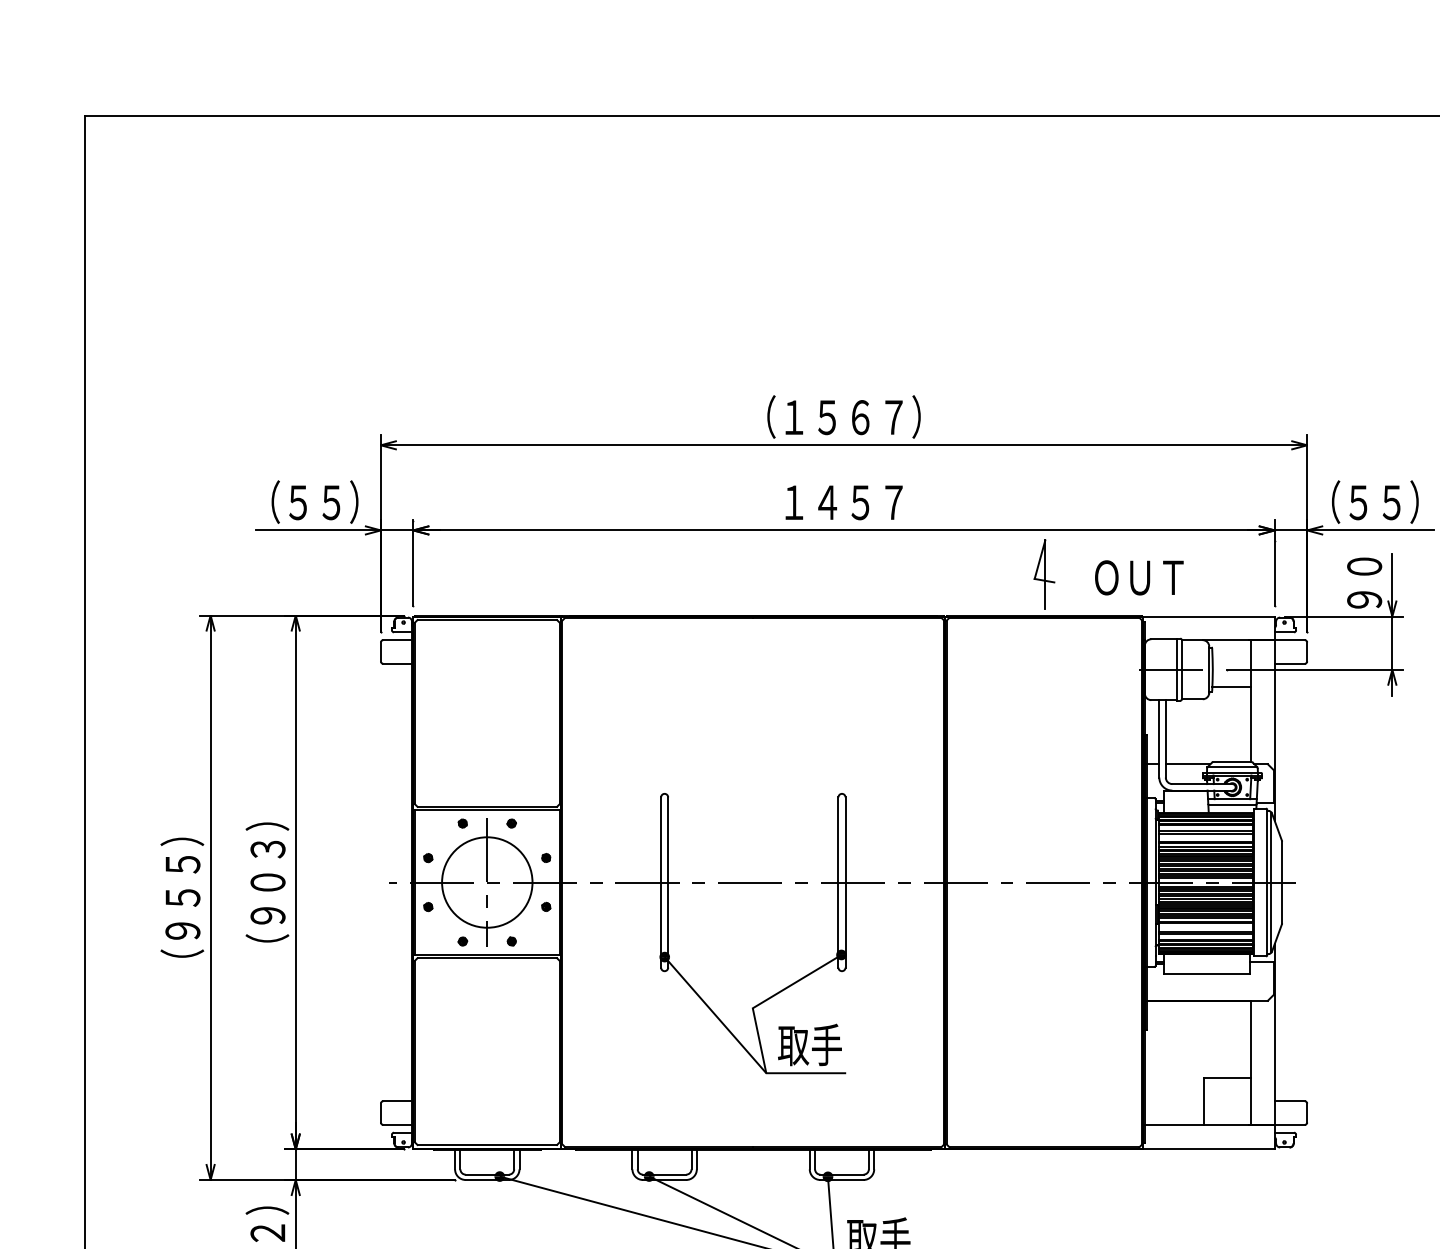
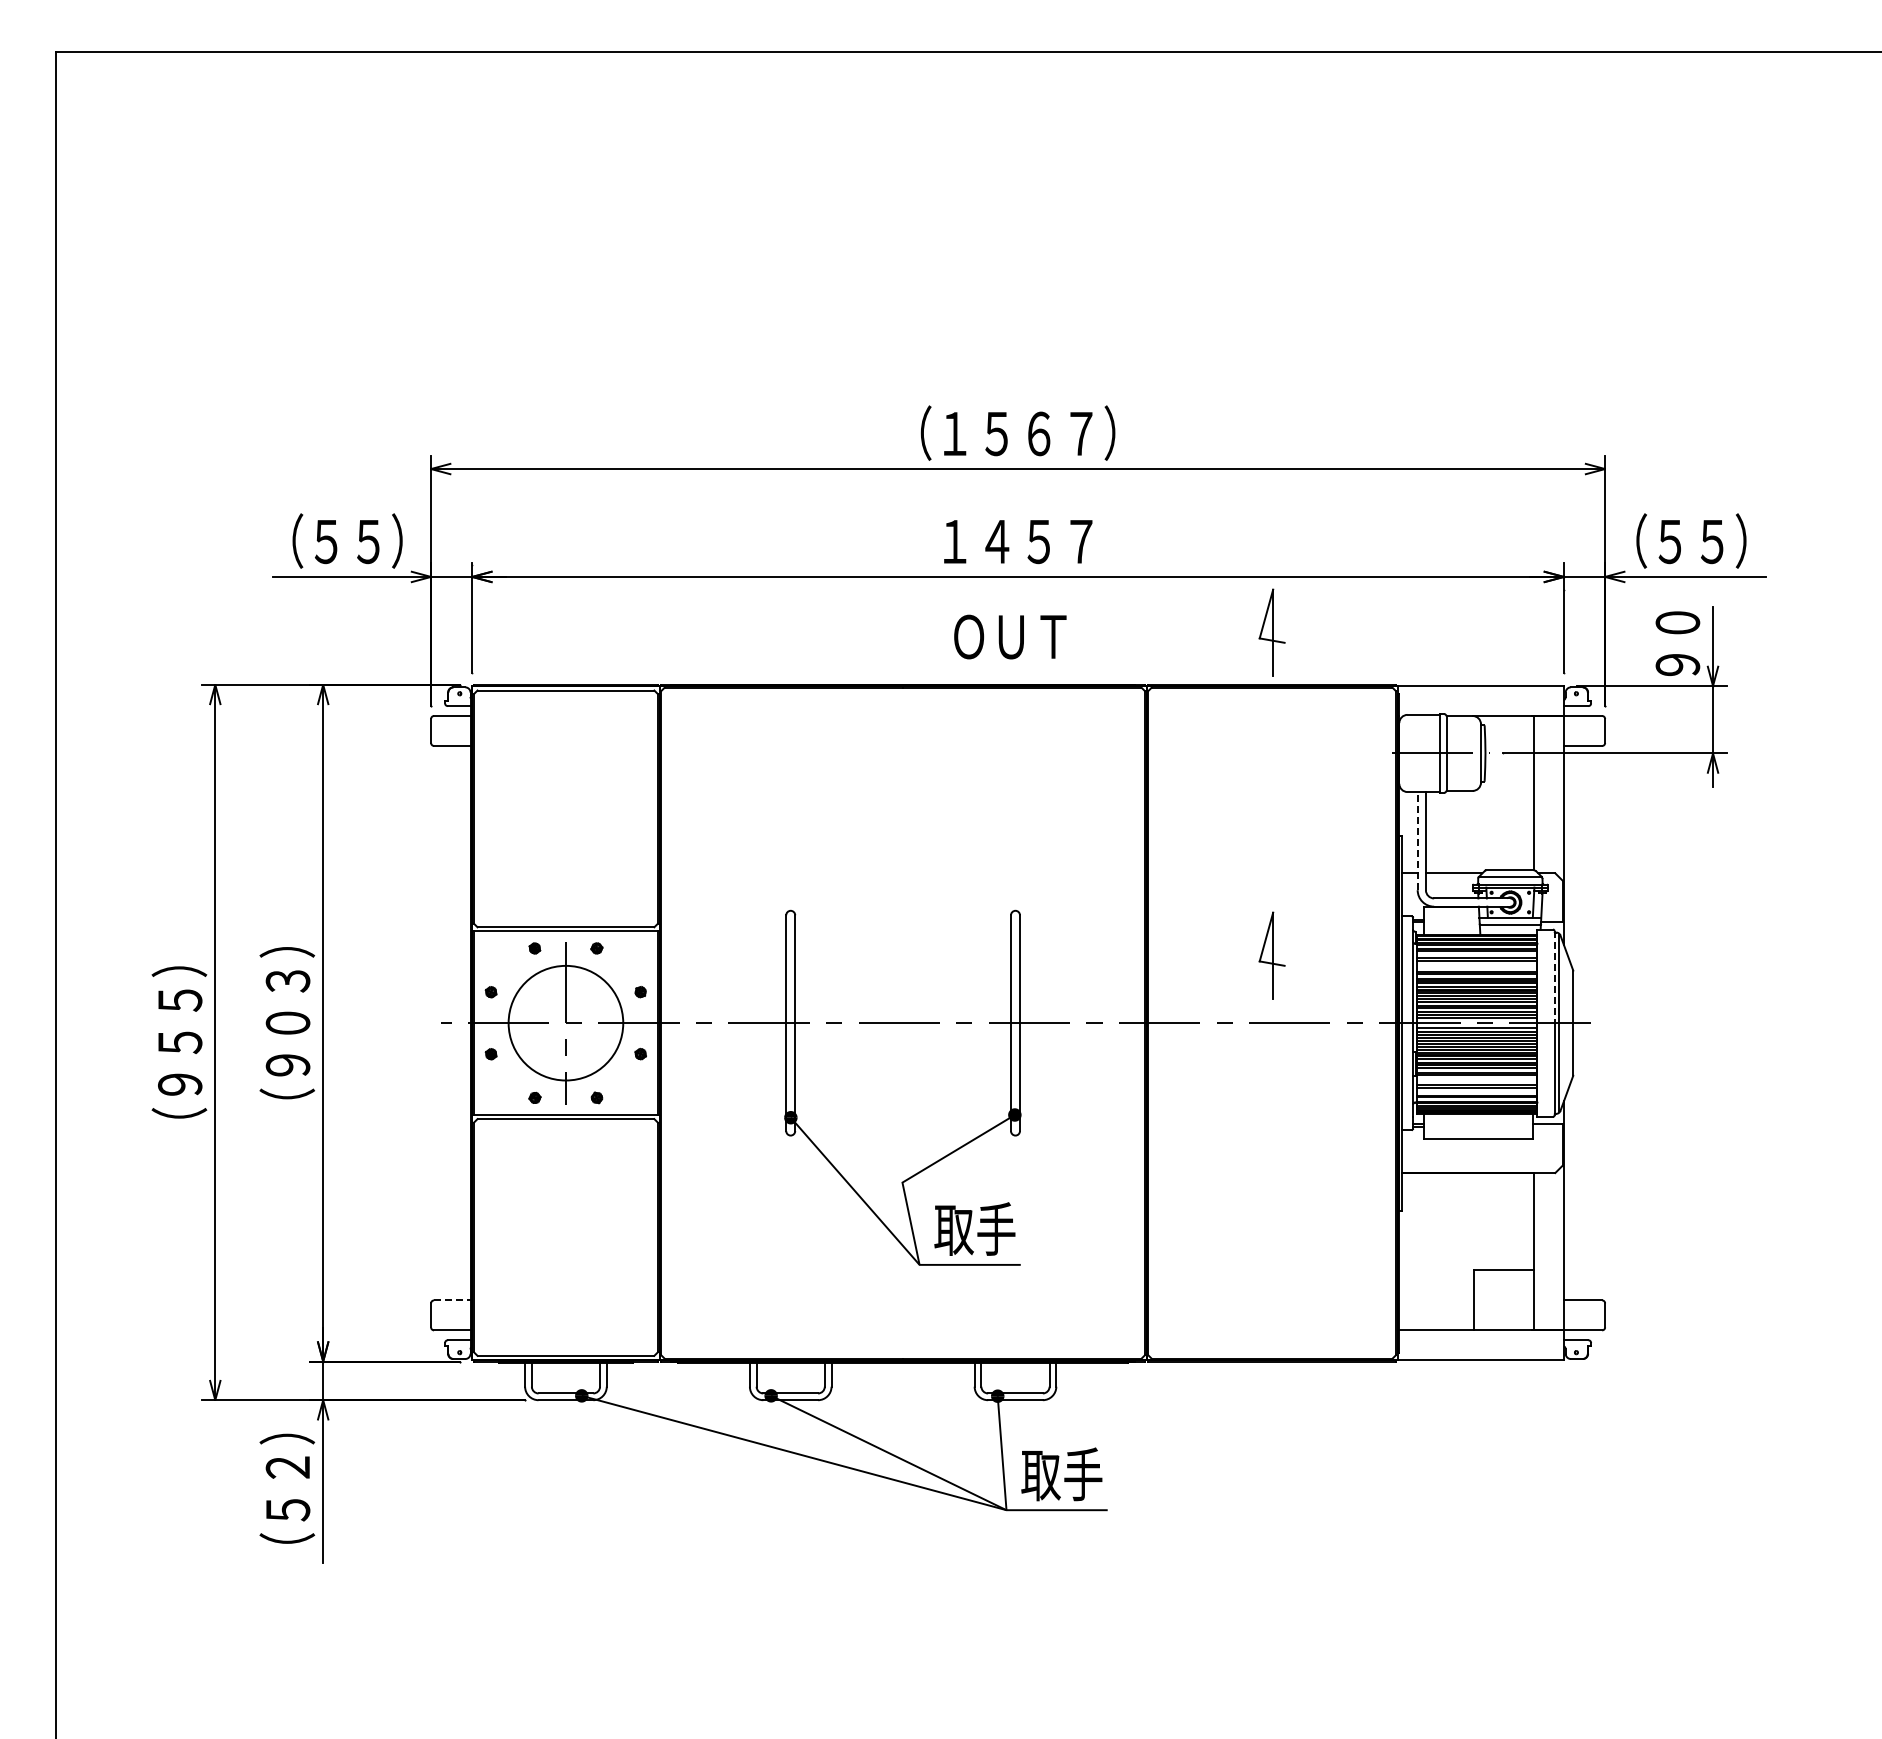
text: (1139, 577) -> (1010, 636), moved
line: (1230, 687) -> (1508, 775), removed
line: (1159, 738) -> (1417, 840), solid -> dashed
part: (1043, 829) -> (1271, 955), added
line: (1267, 846) -> (1554, 977), solid -> dashed
line: (397, 1101) -> (452, 1300), solid -> dashed

